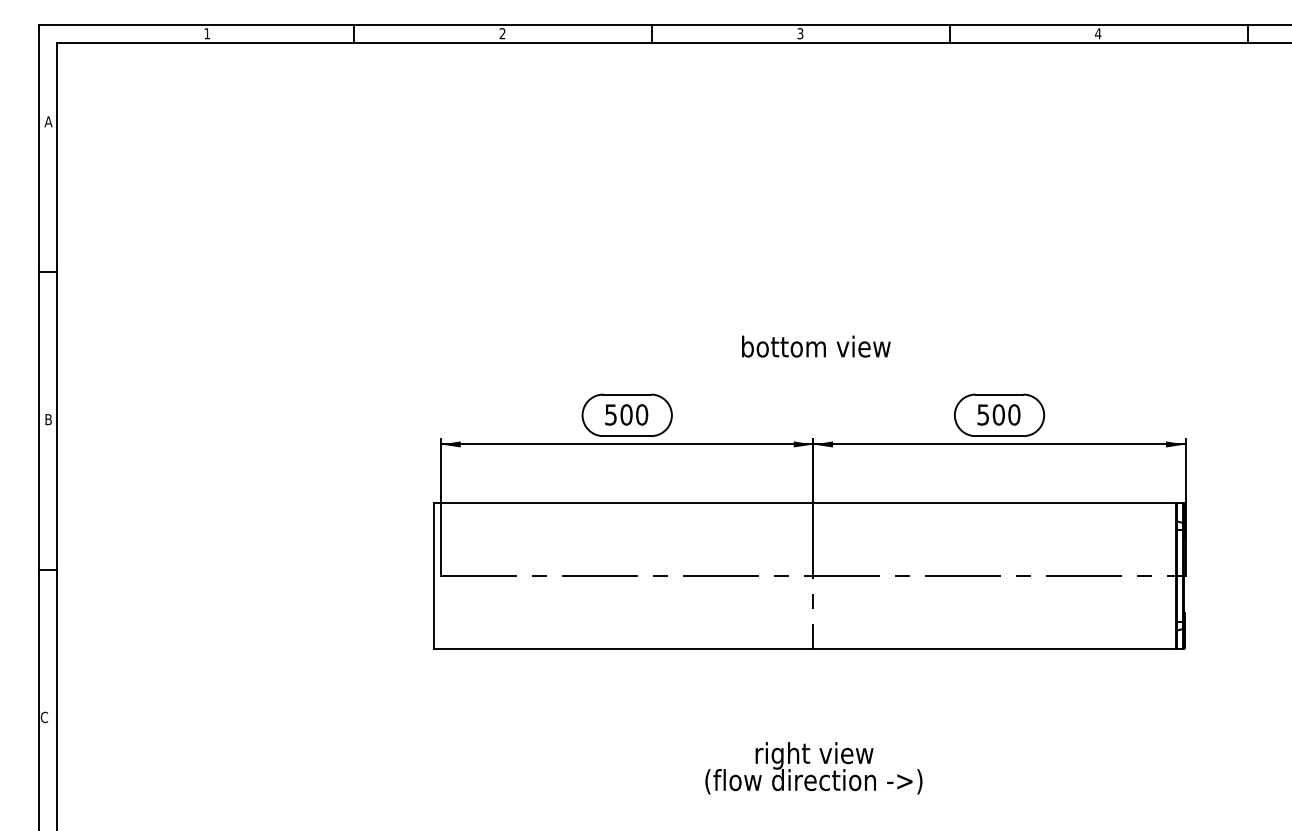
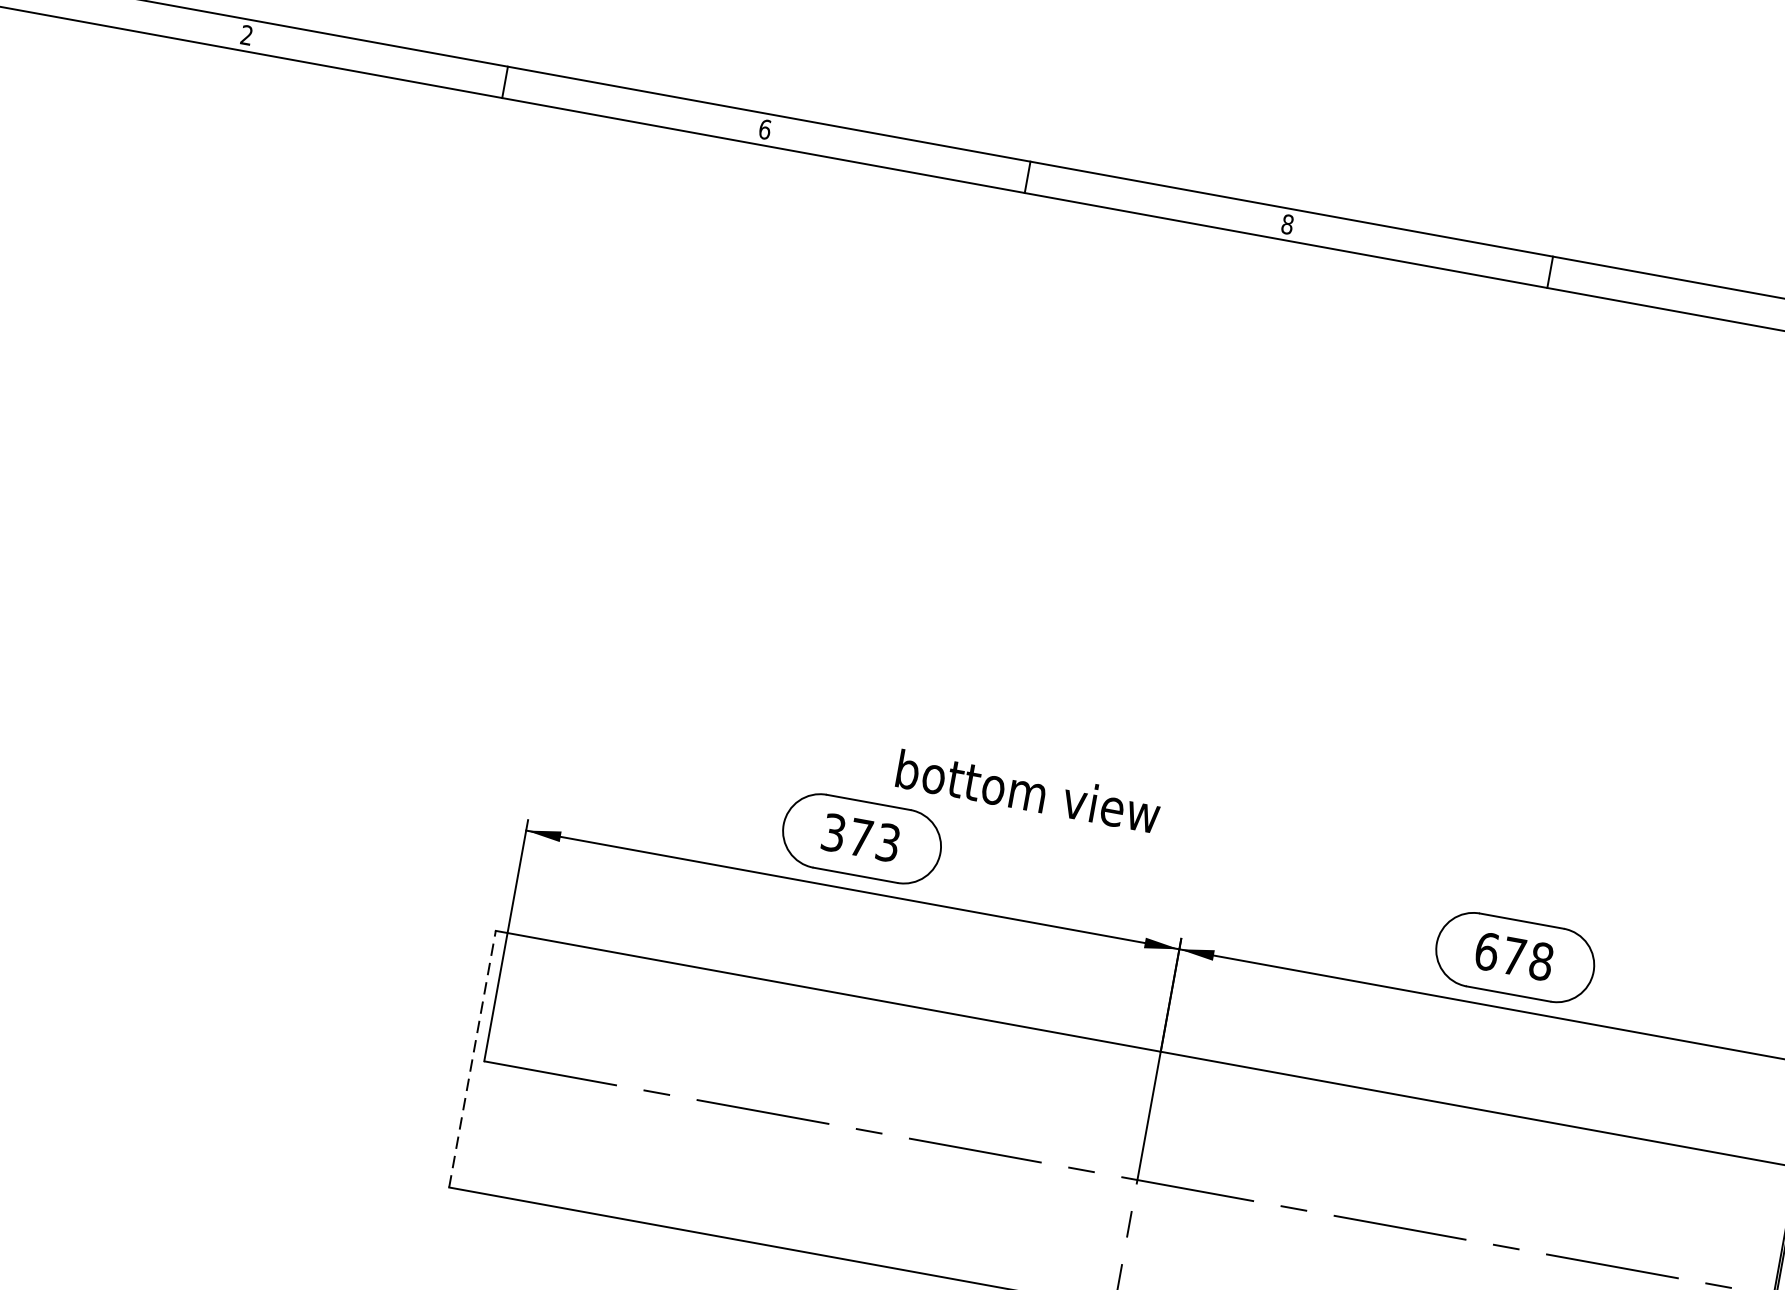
text: (207, 33) -> (247, 35), 1 -> 2
text: (502, 33) -> (764, 129), 2 -> 6
text: (800, 33) -> (1287, 224), 3 -> 8
text: (816, 346) -> (1028, 791), moved
text: (626, 414) -> (861, 837), 500 -> 373
text: (998, 414) -> (1513, 955), 500 -> 678
line: (434, 575) -> (472, 1058), solid -> dashed

